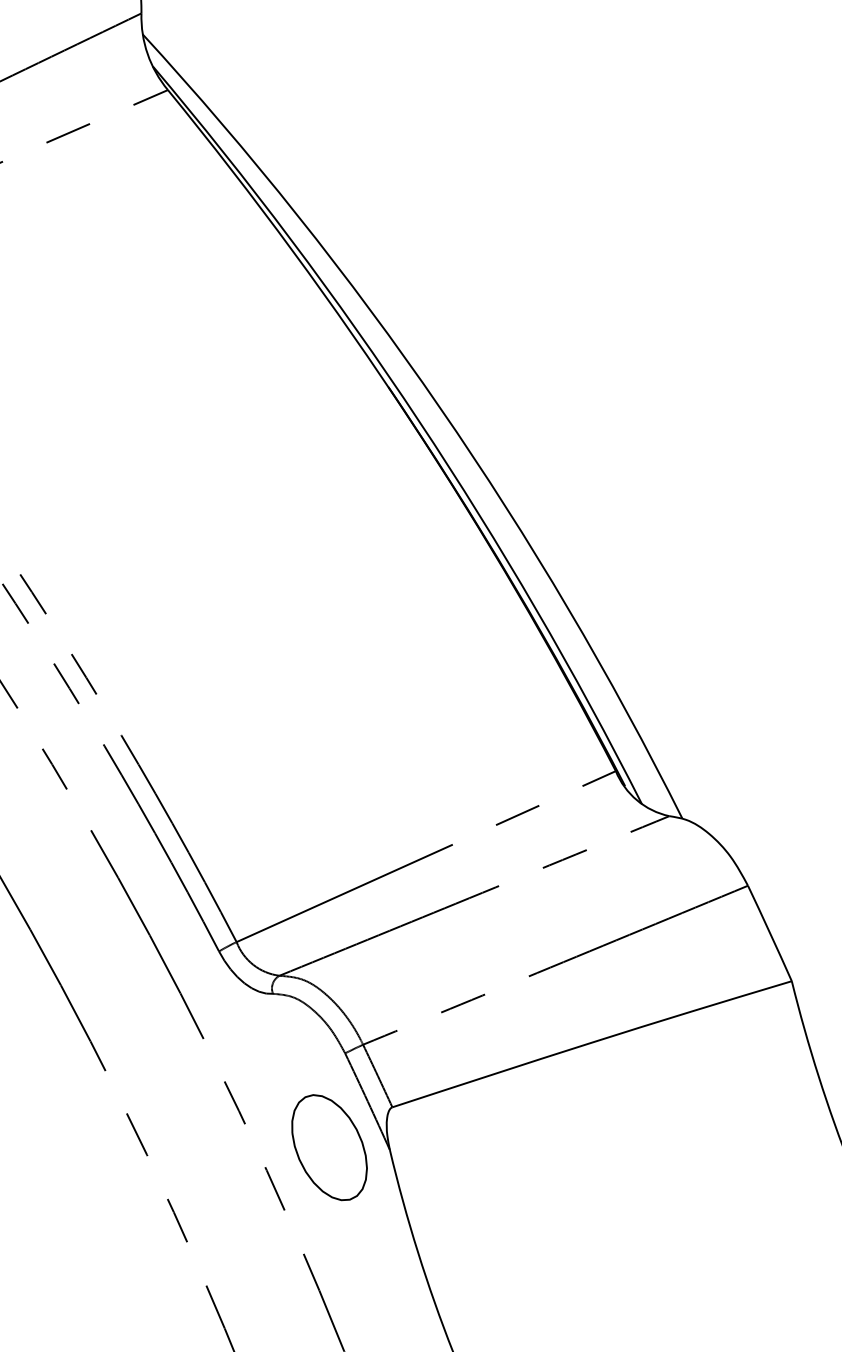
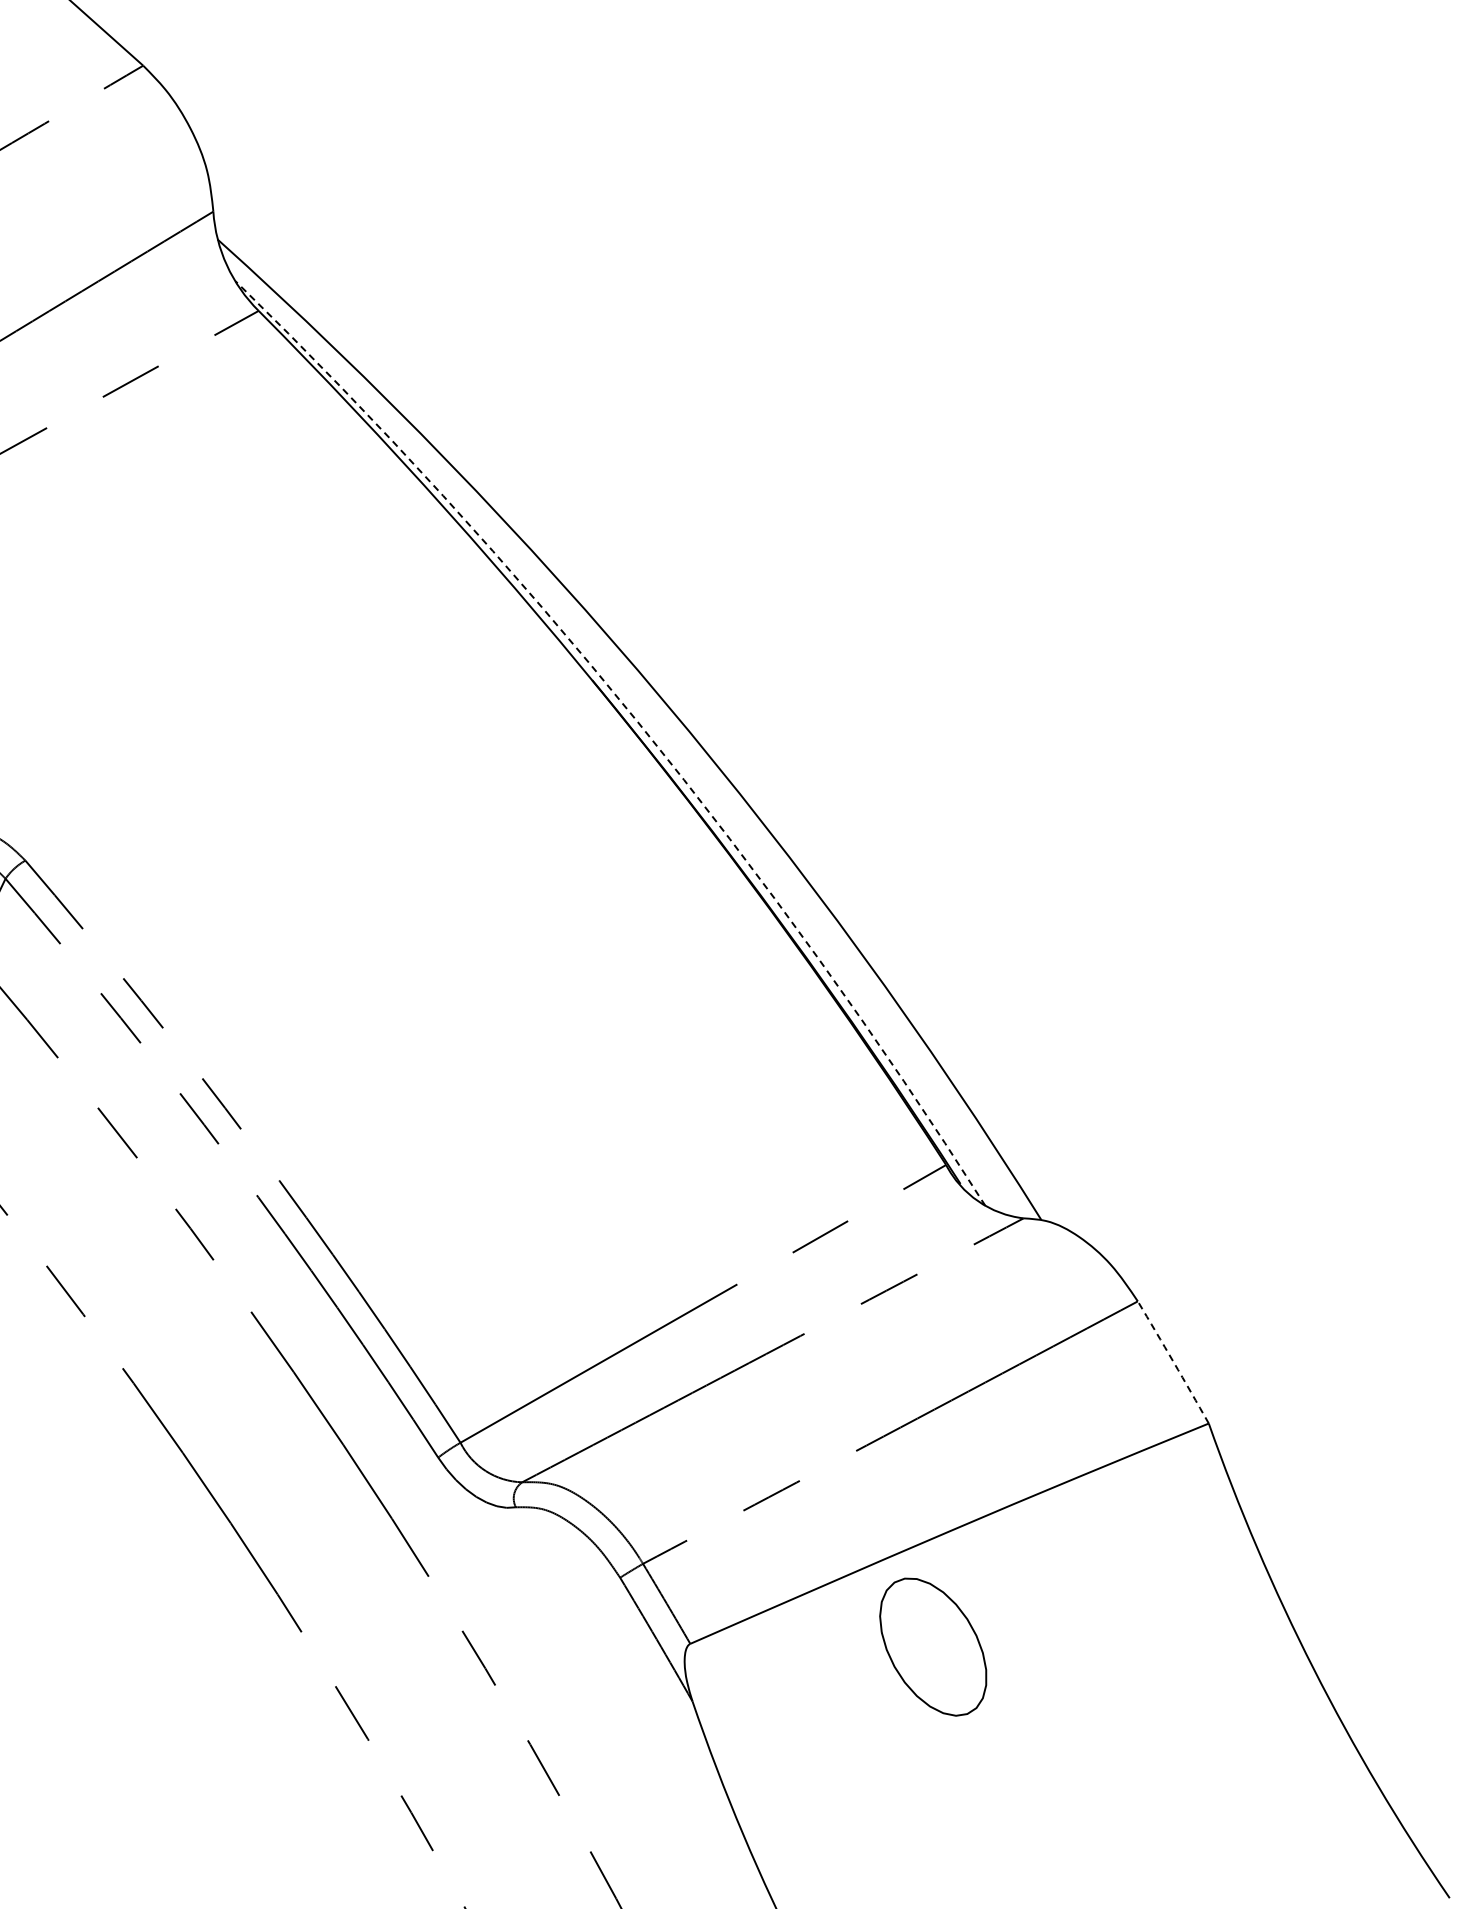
arc: (419, 420) -> (637, 721), solid -> dashed
arc: (770, 933) -> (1173, 1362), solid -> dashed
part: (329, 1147) -> (933, 1646), moved

